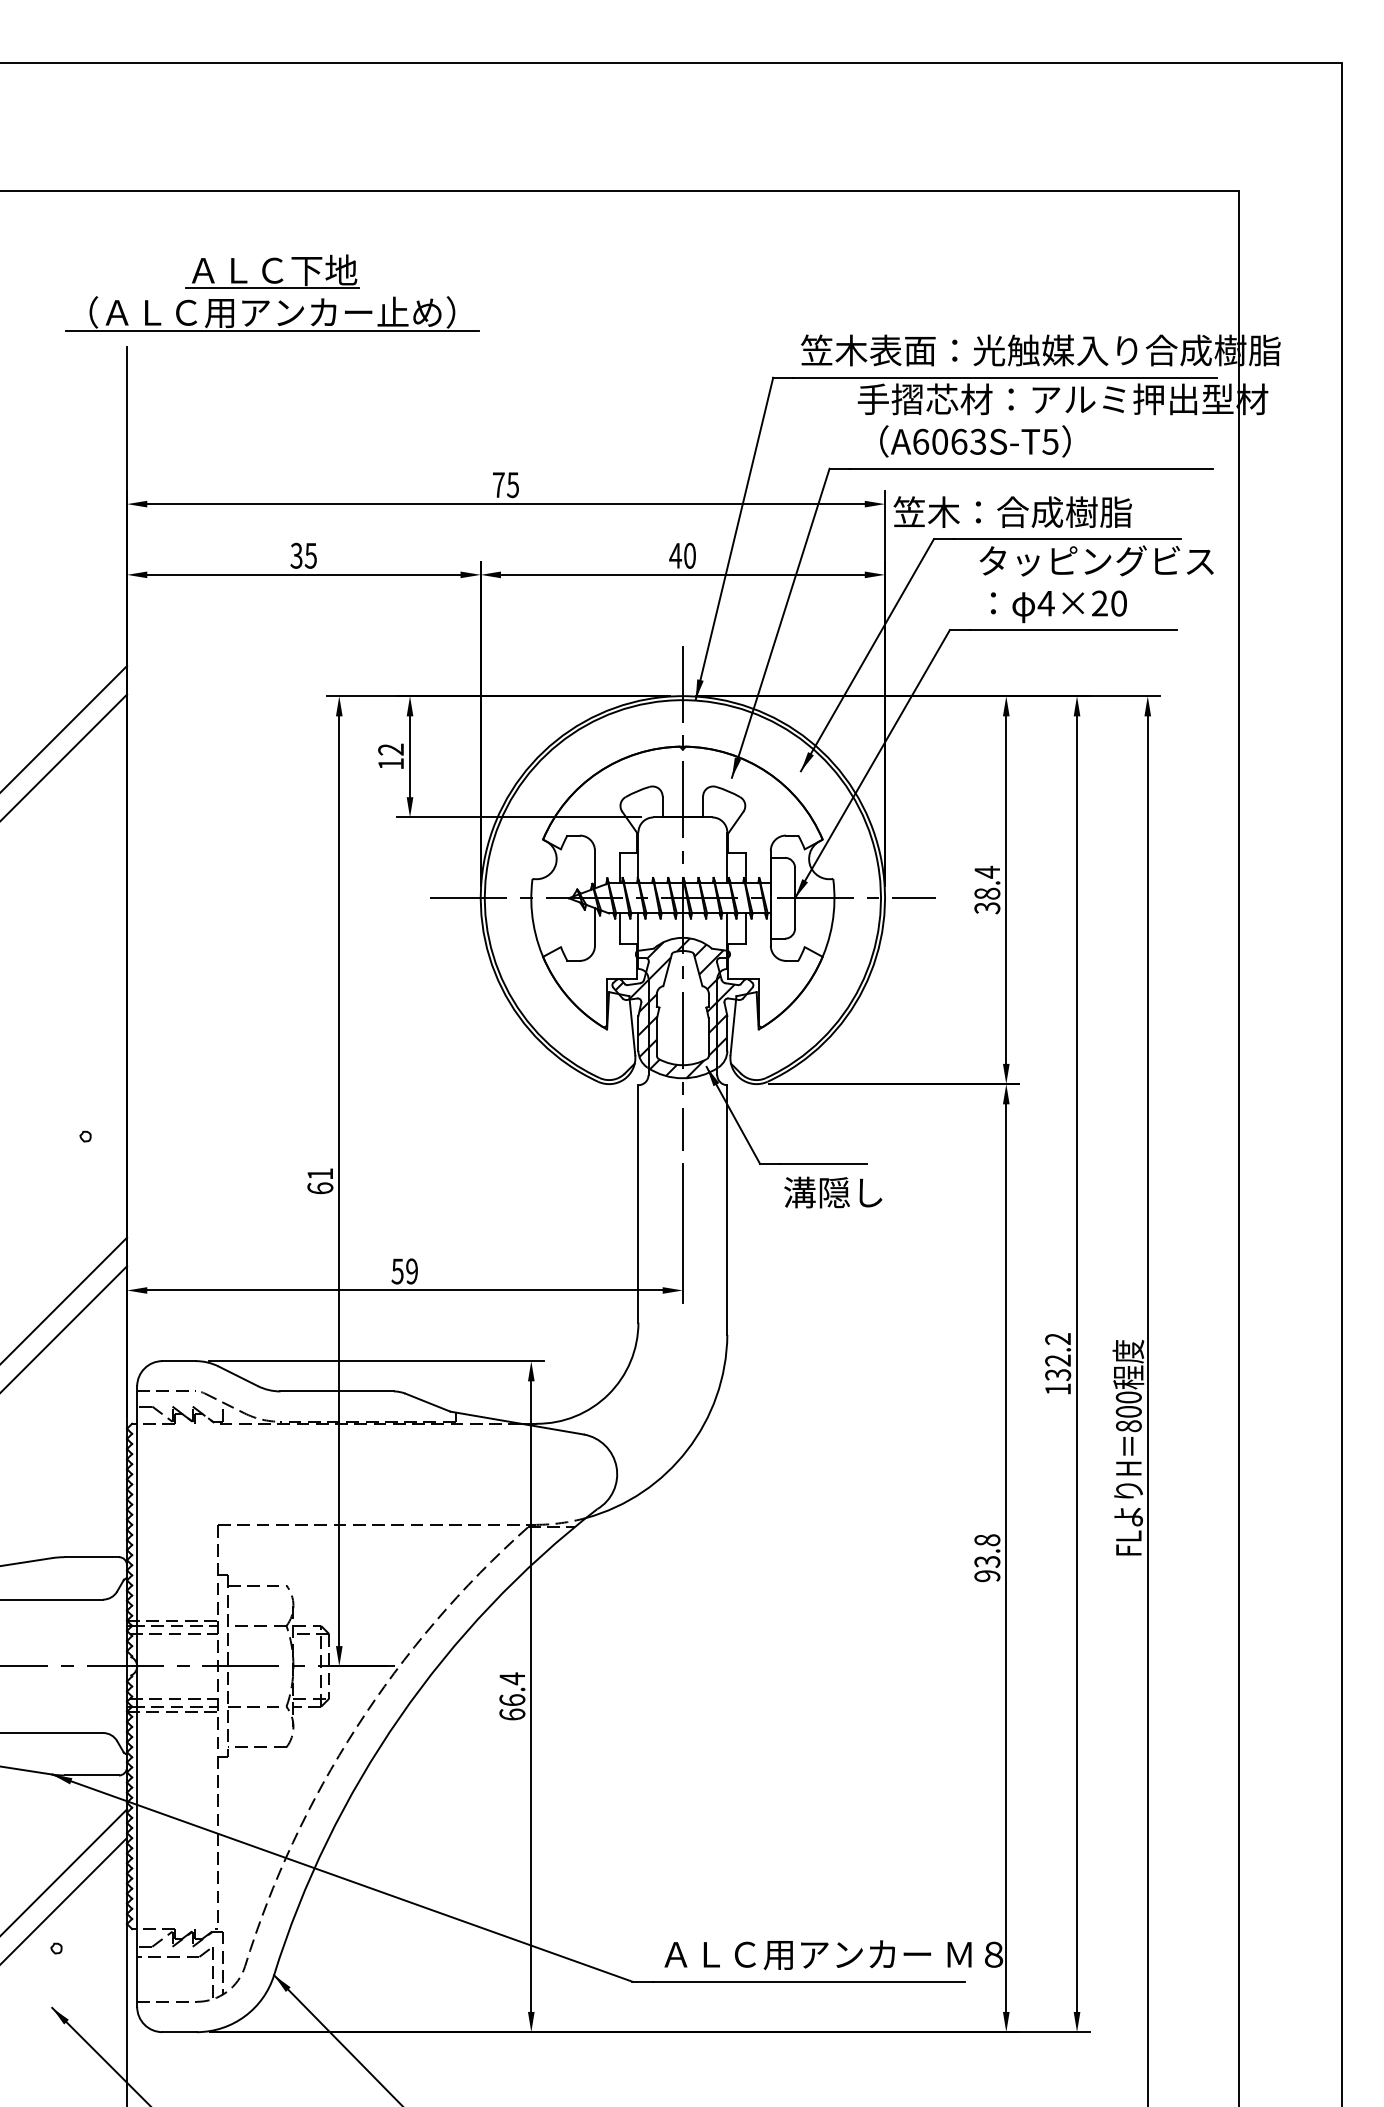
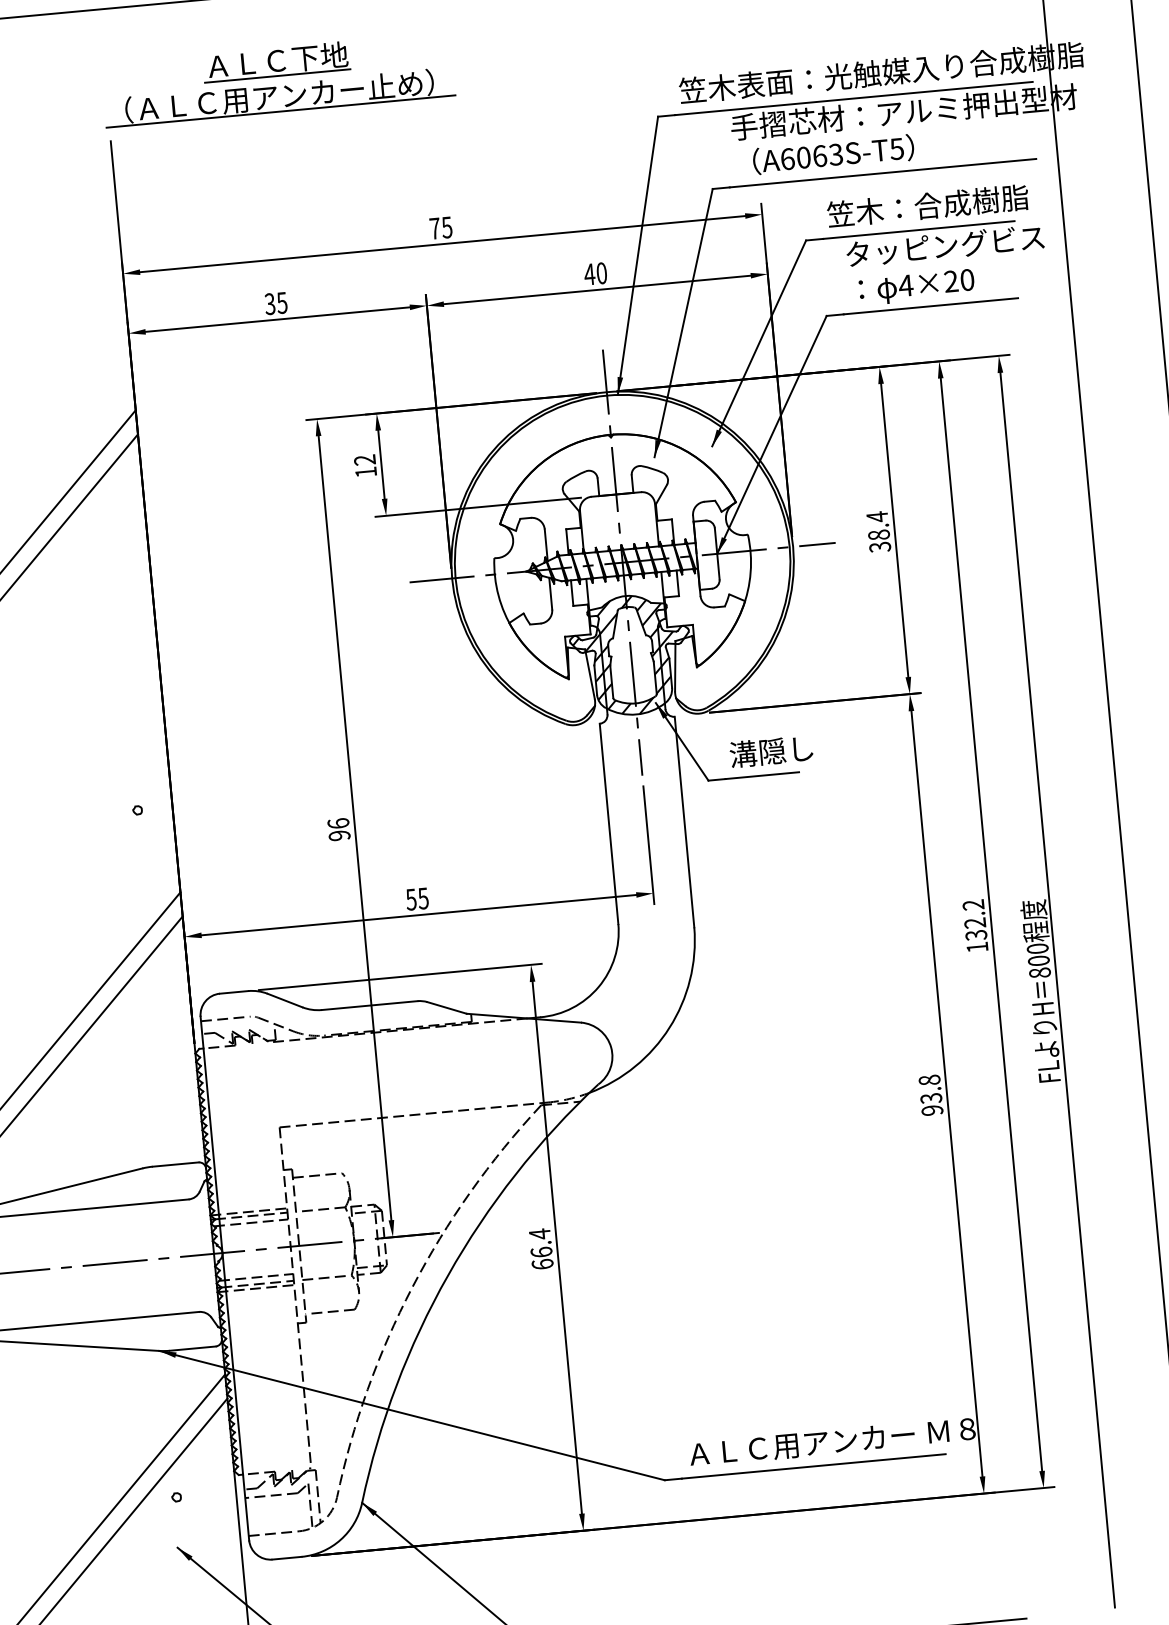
part: (272, 292) -> (278, 79), moved
text: (1012, 511) -> (927, 205), moved
text: (320, 1181) -> (339, 829), 61 -> 96
text: (833, 1192) -> (771, 751), moved
text: (411, 1271) -> (422, 898), 59 -> 55

